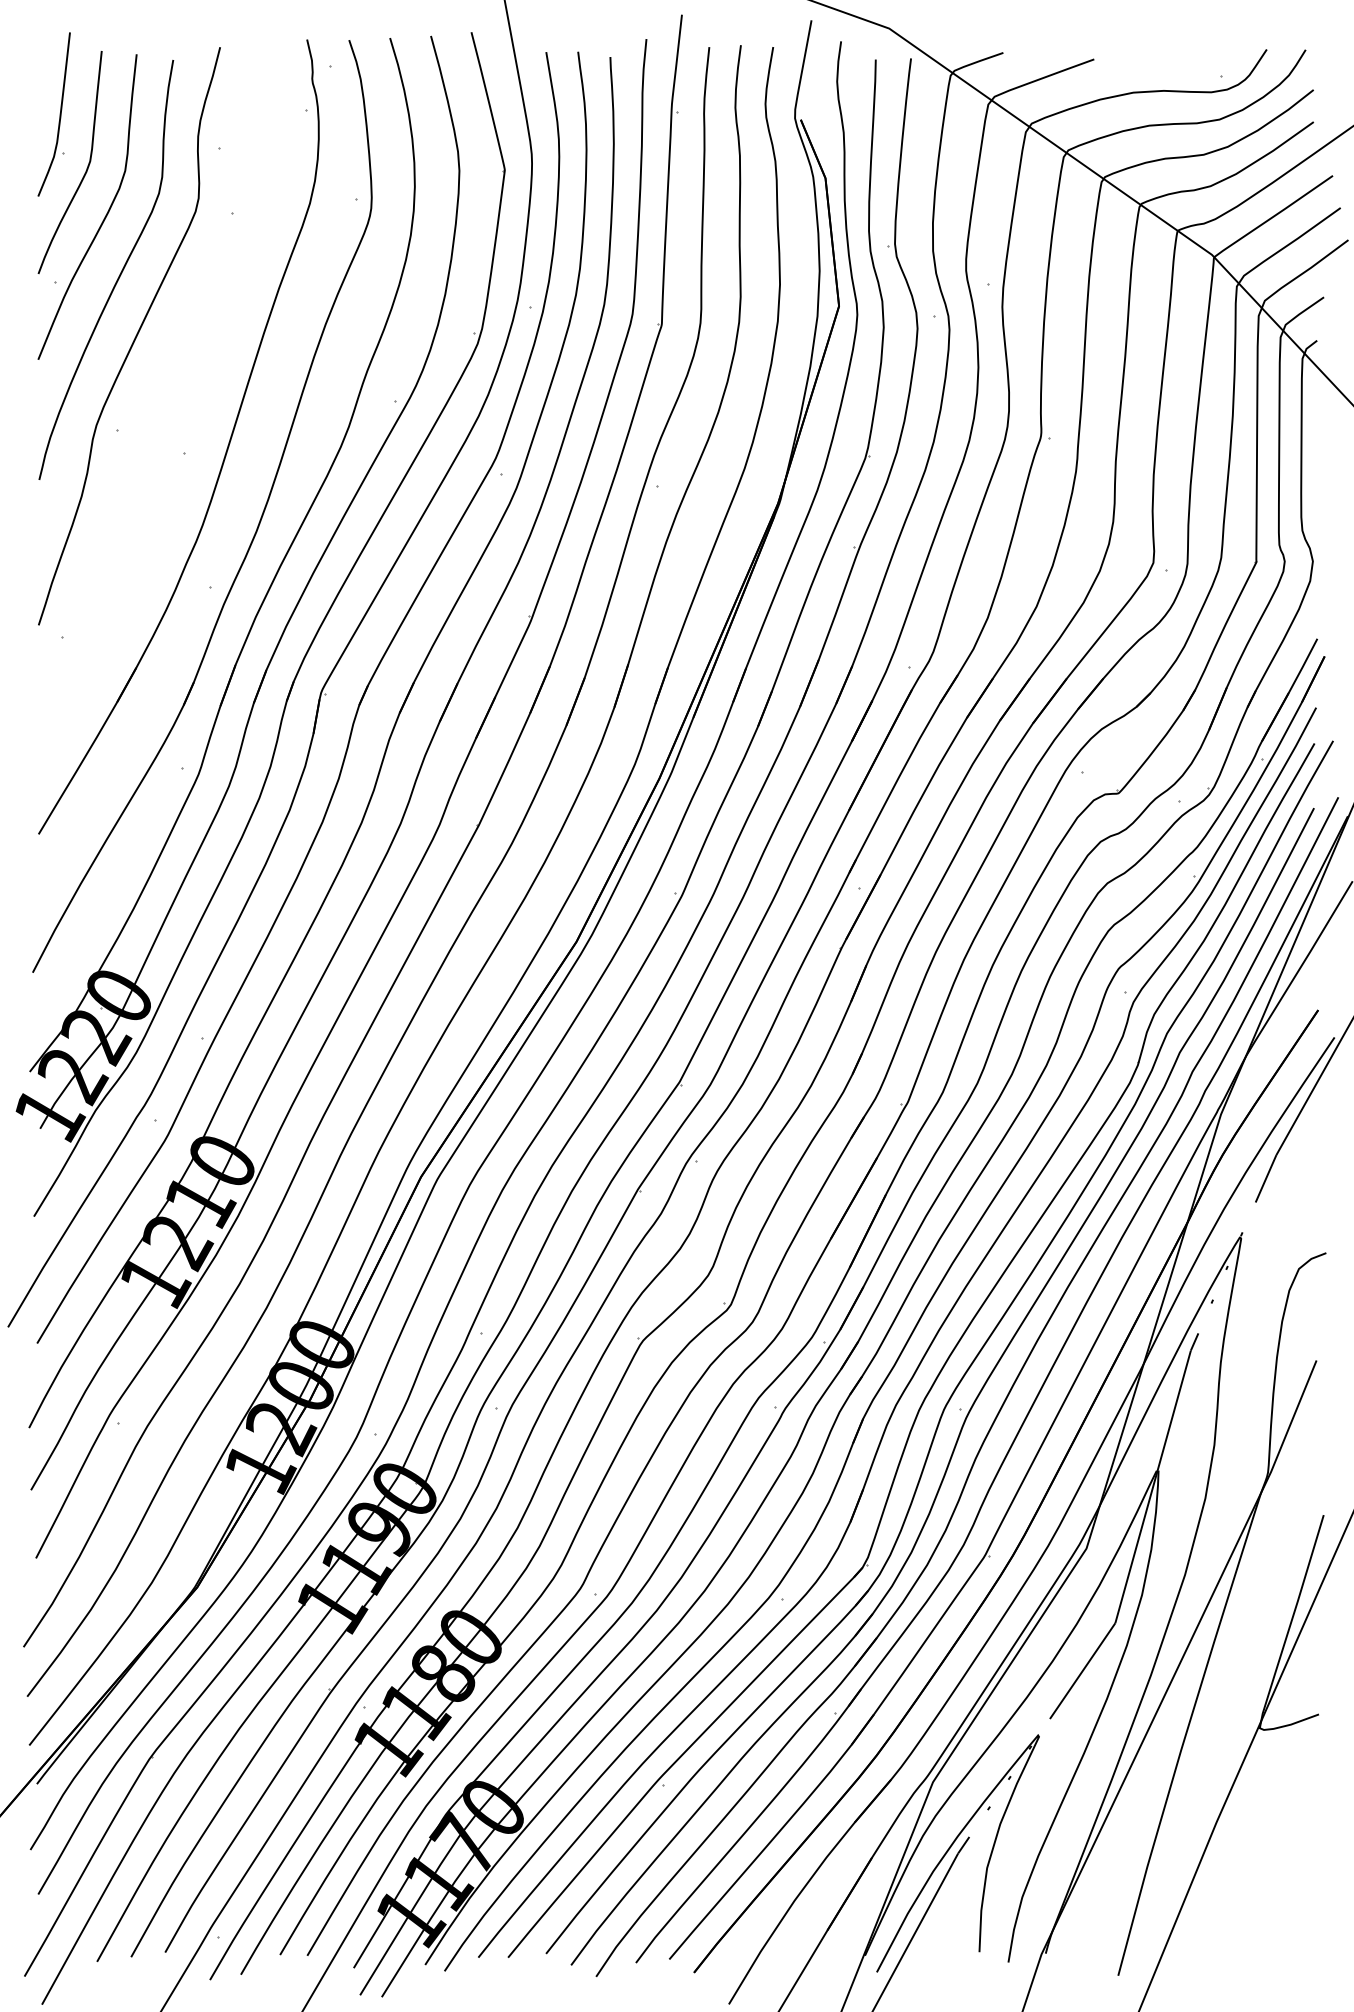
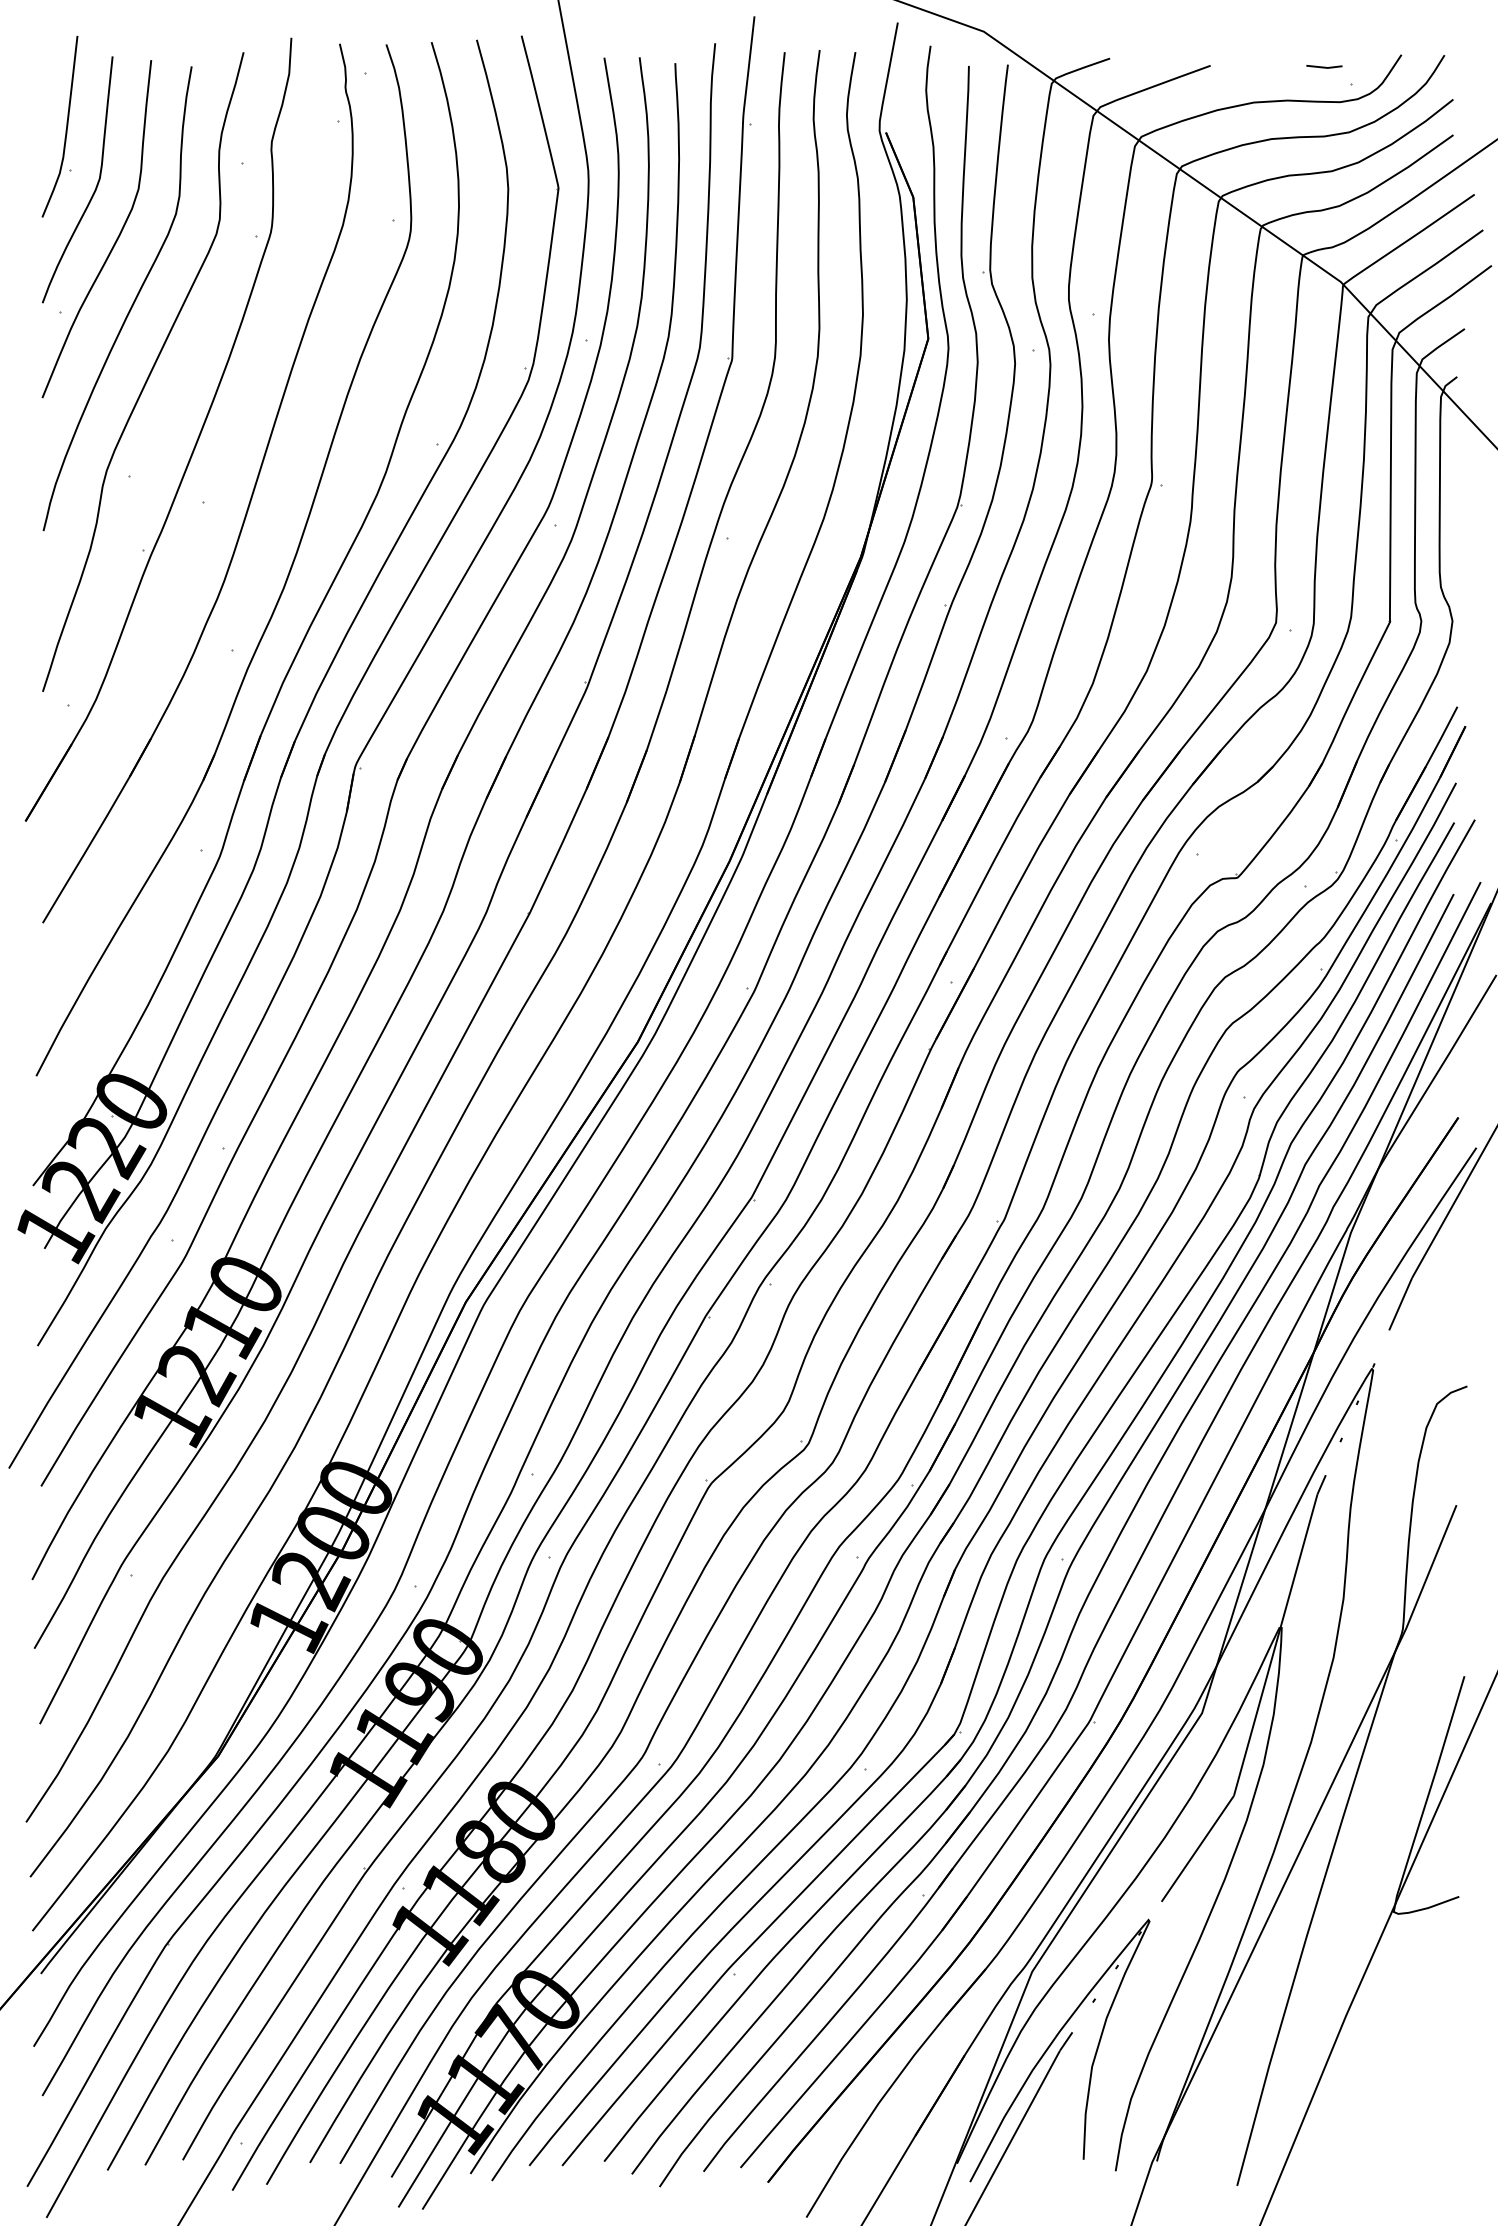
line: (1197, 60) -> (1324, 66), added
part: (176, 399) -> (195, 442), added

